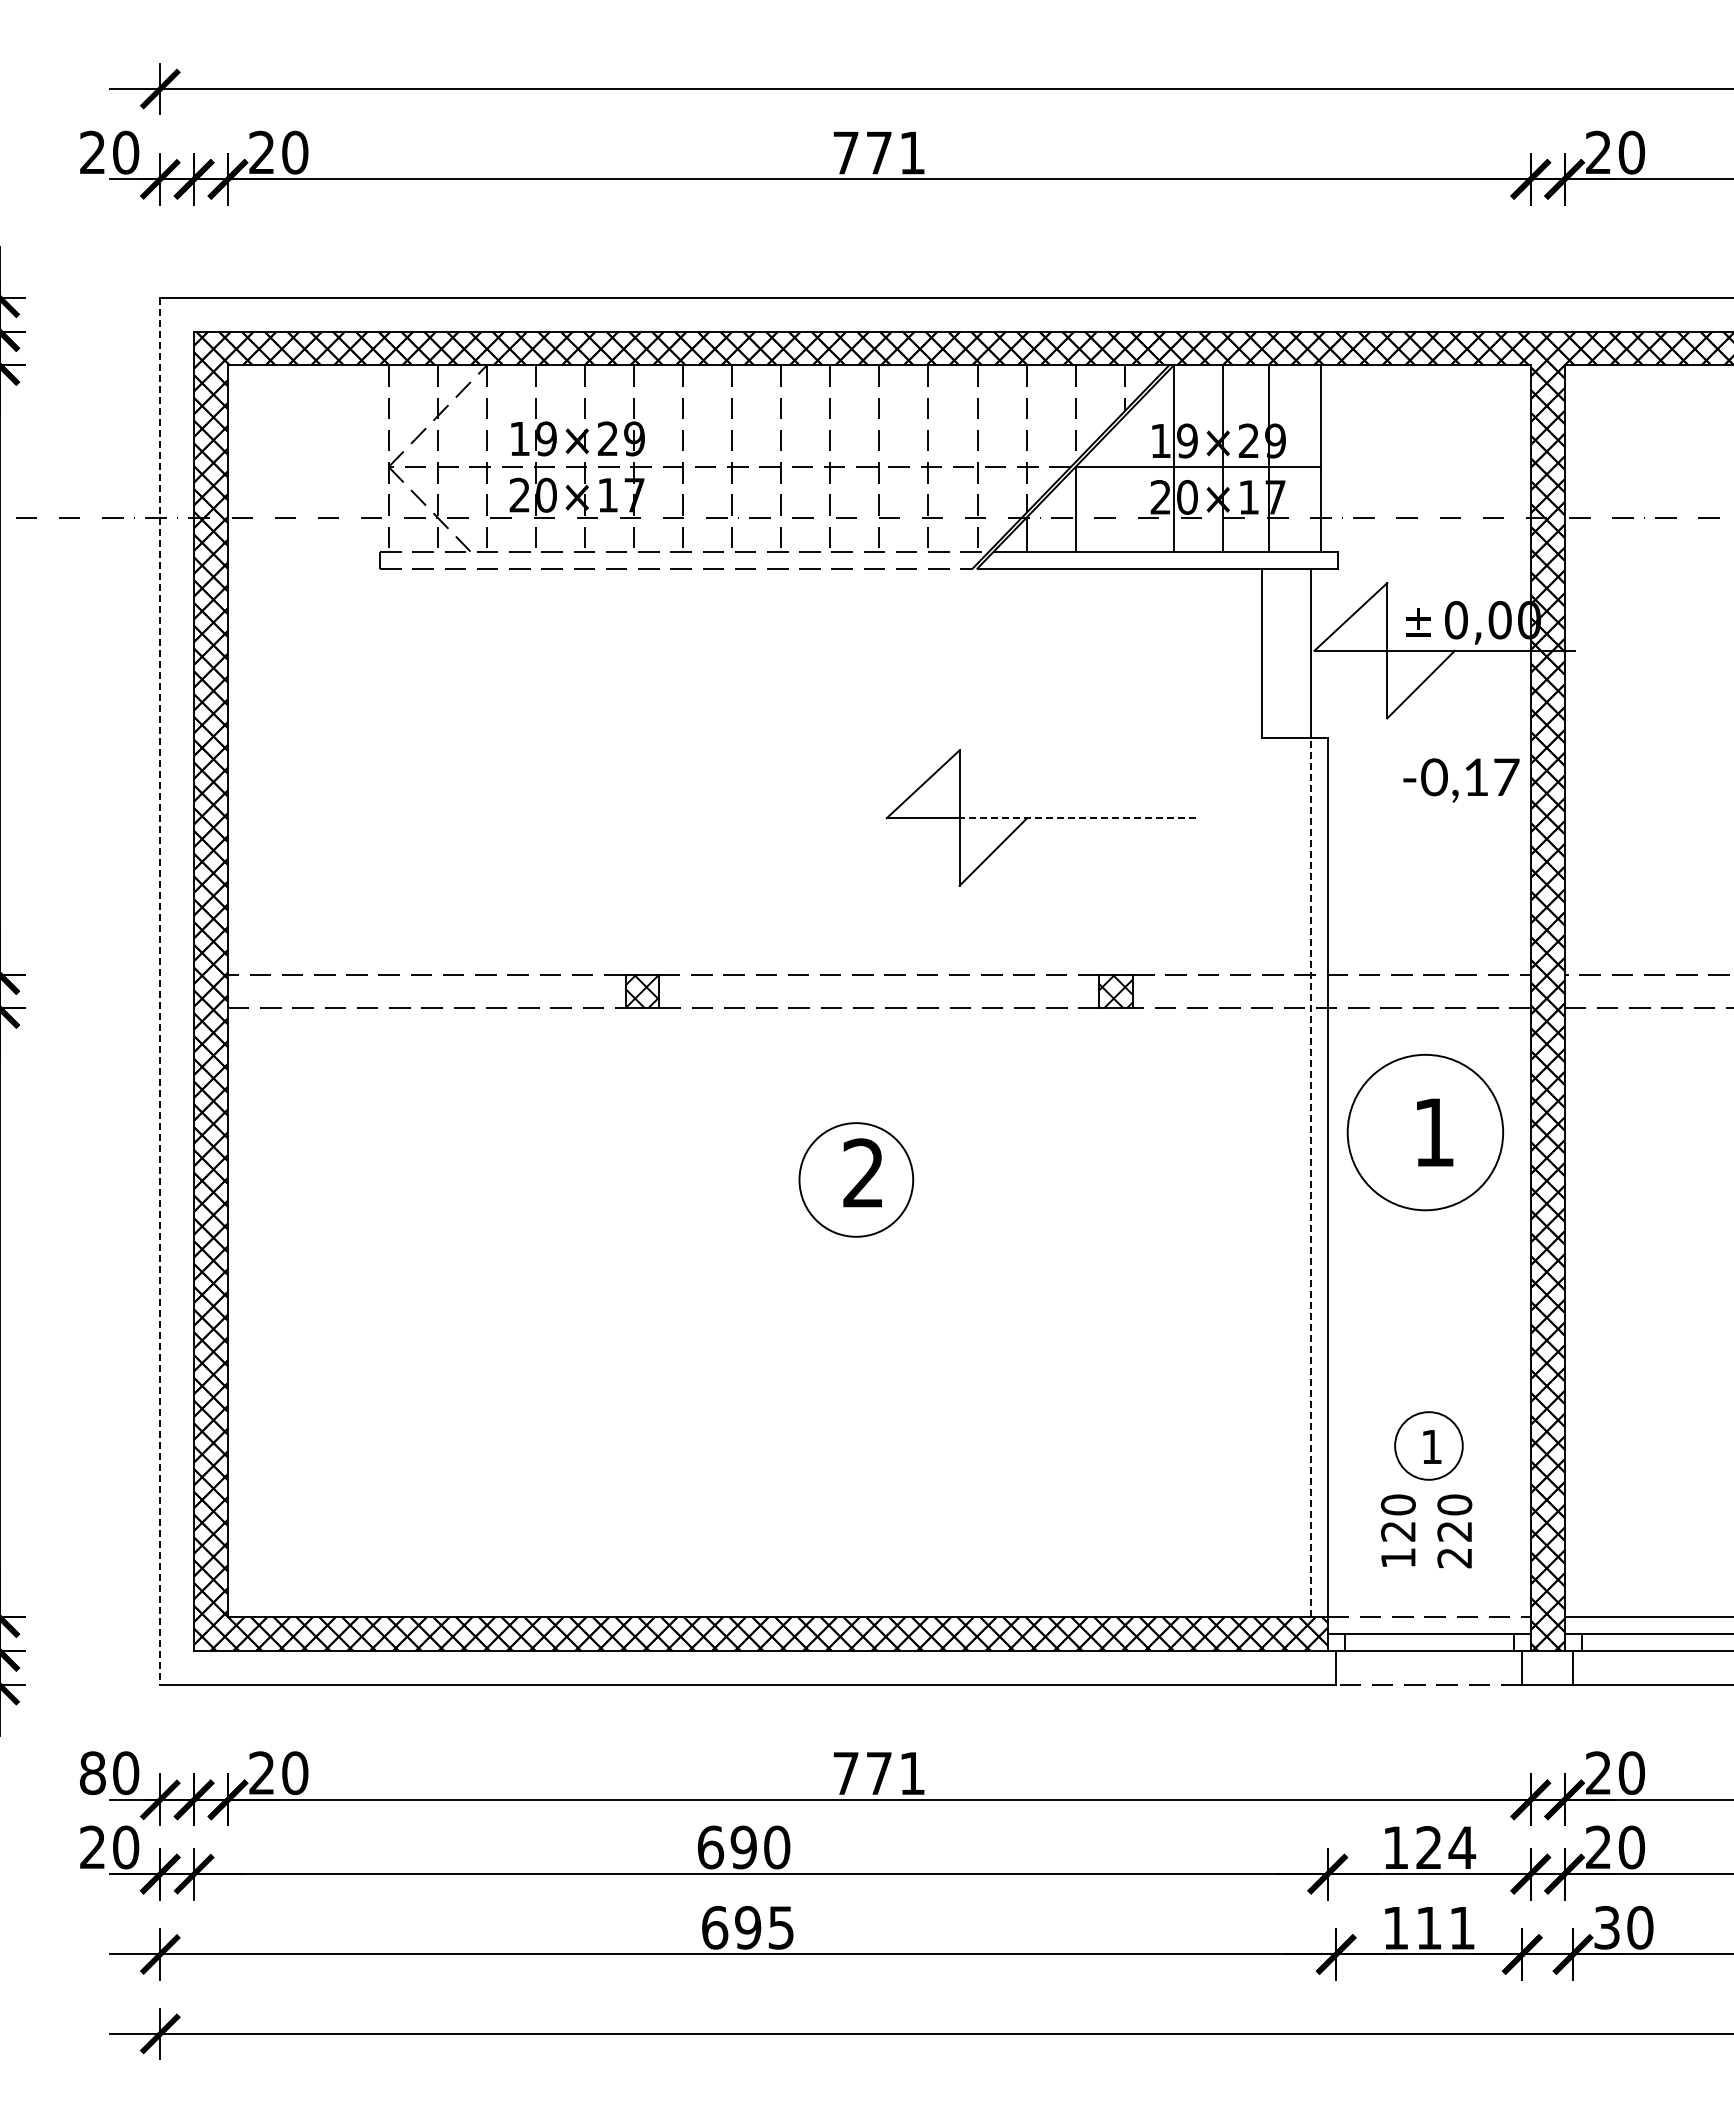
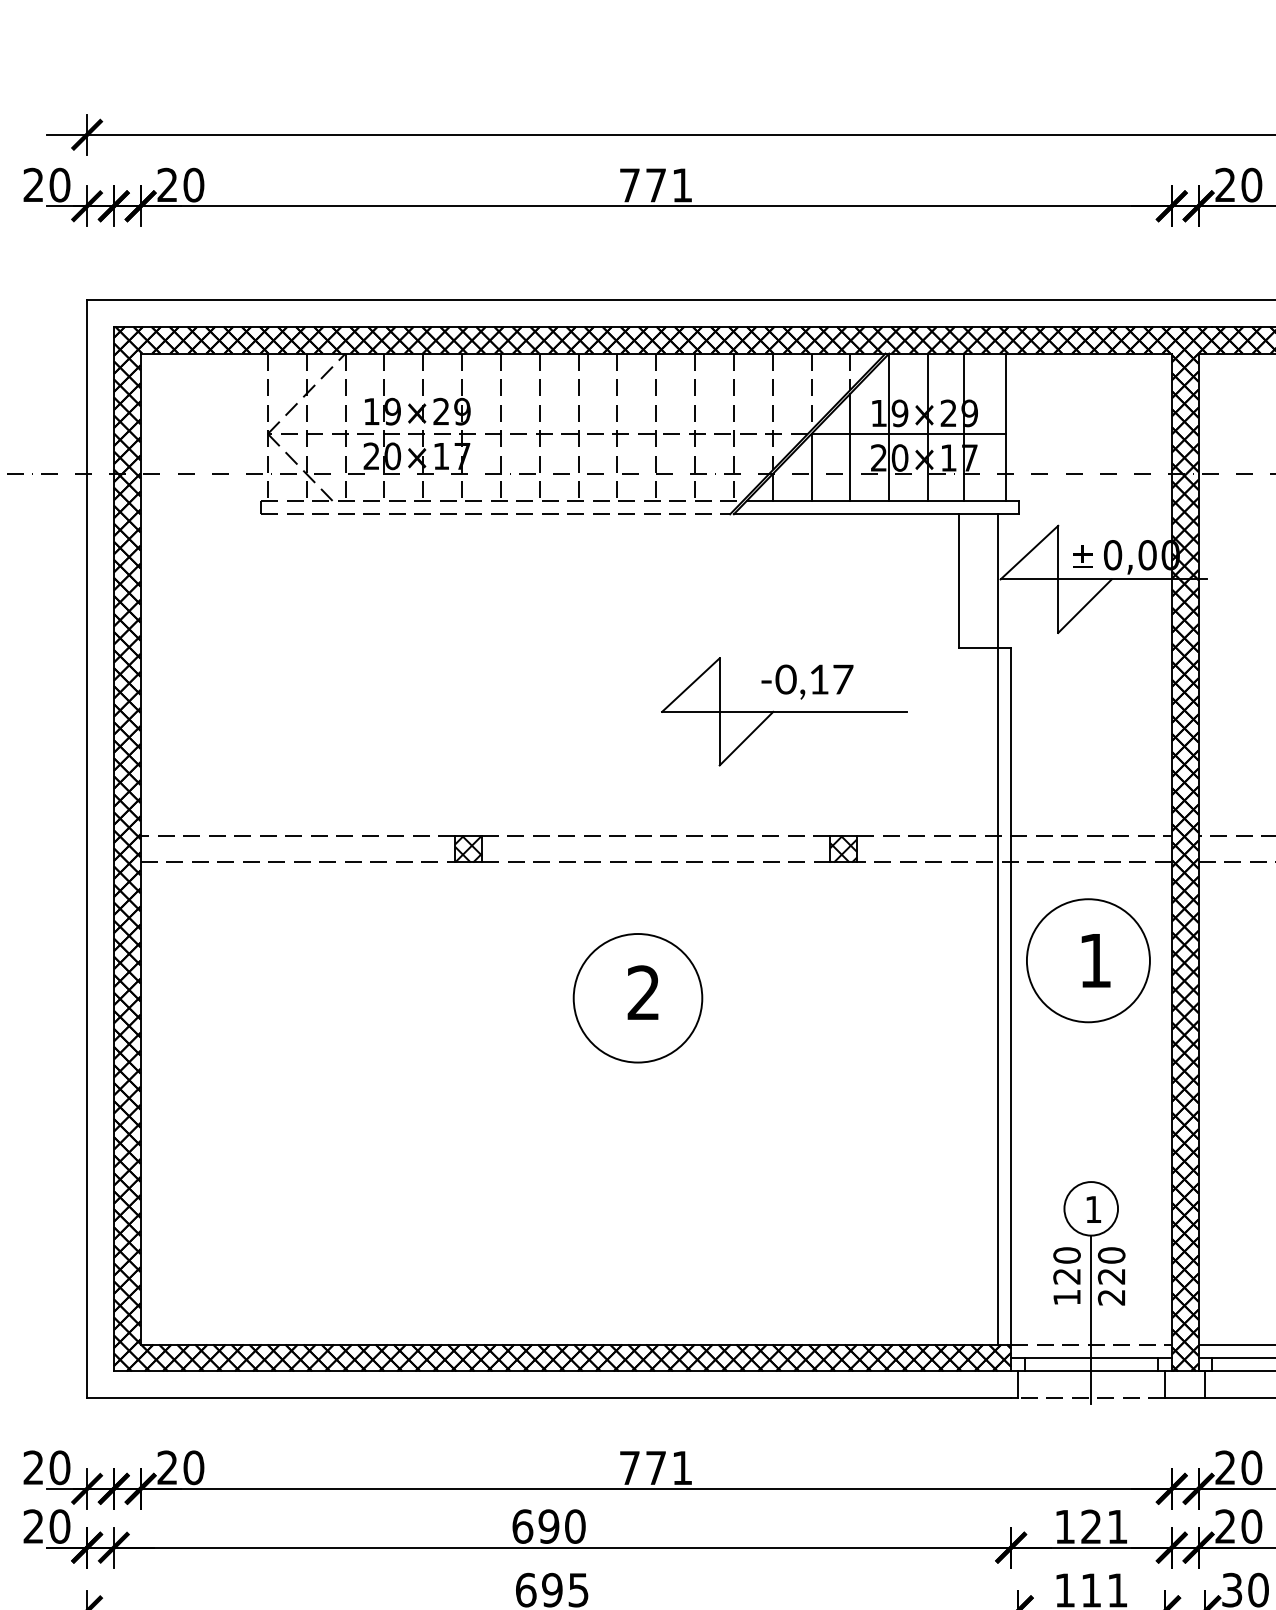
line: (1124, 483) -> (850, 447), added
text: (1461, 780) -> (807, 682), moved
line: (1077, 818) -> (813, 712), dashed -> solid
line: (160, 991) -> (87, 849), dashed -> solid
line: (1310, 1177) -> (997, 996), dashed -> solid
circle: (856, 1179) -> (638, 997), size x1.43
line: (1428, 1585) -> (1090, 1319), added
text: (92, 1773) -> (33, 1468), 80 -> 20
text: (1462, 1847) -> (1117, 1526), 124 -> 121

